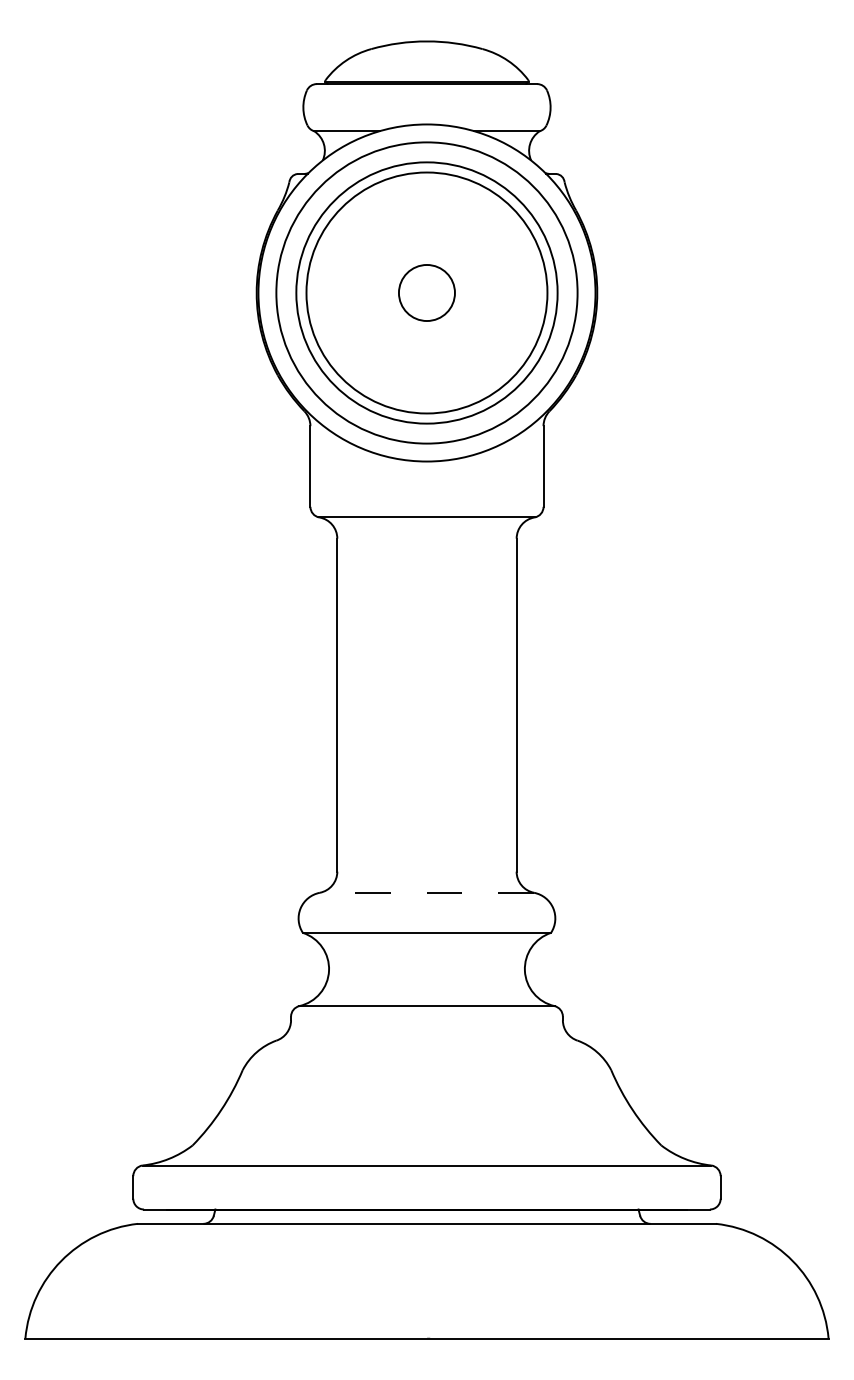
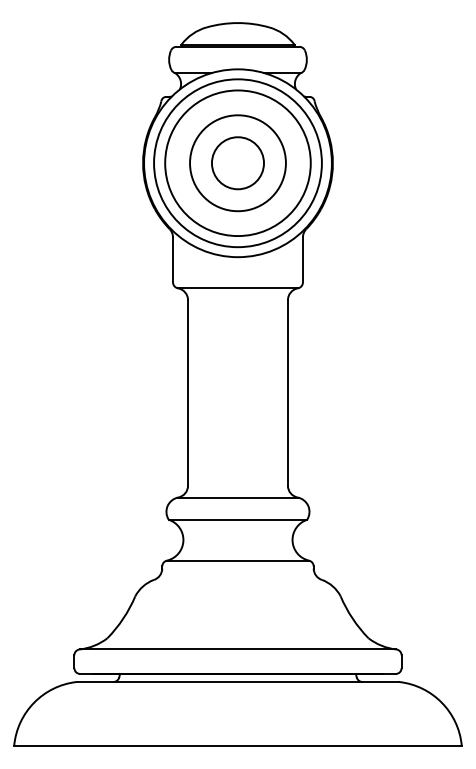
circle: (426, 293) -> (237, 163), size x0.71
circle: (426, 293) -> (237, 163), size x1.67
line: (427, 892) -> (238, 497), dashed -> solid

